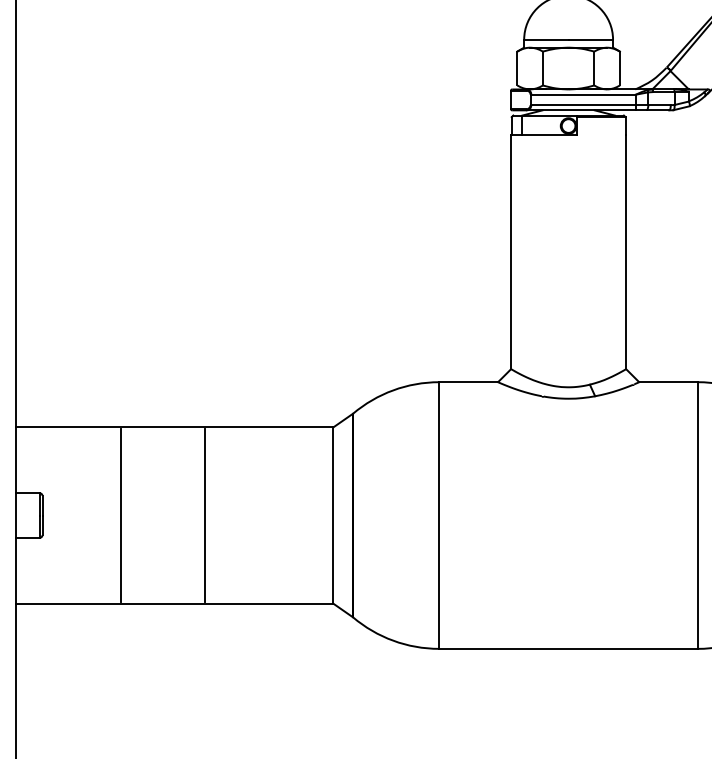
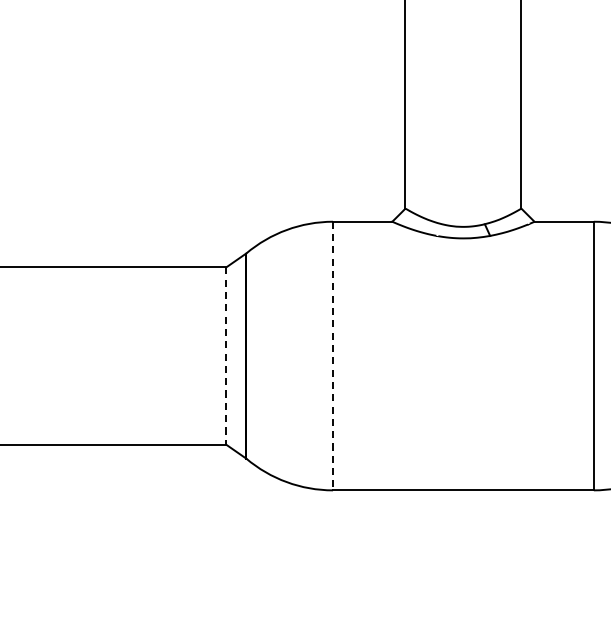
line: (120, 515) -> (12, 356), removed
line: (204, 515) -> (96, 356), removed
line: (333, 516) -> (226, 357), solid -> dashed
line: (439, 516) -> (333, 357), solid -> dashed

